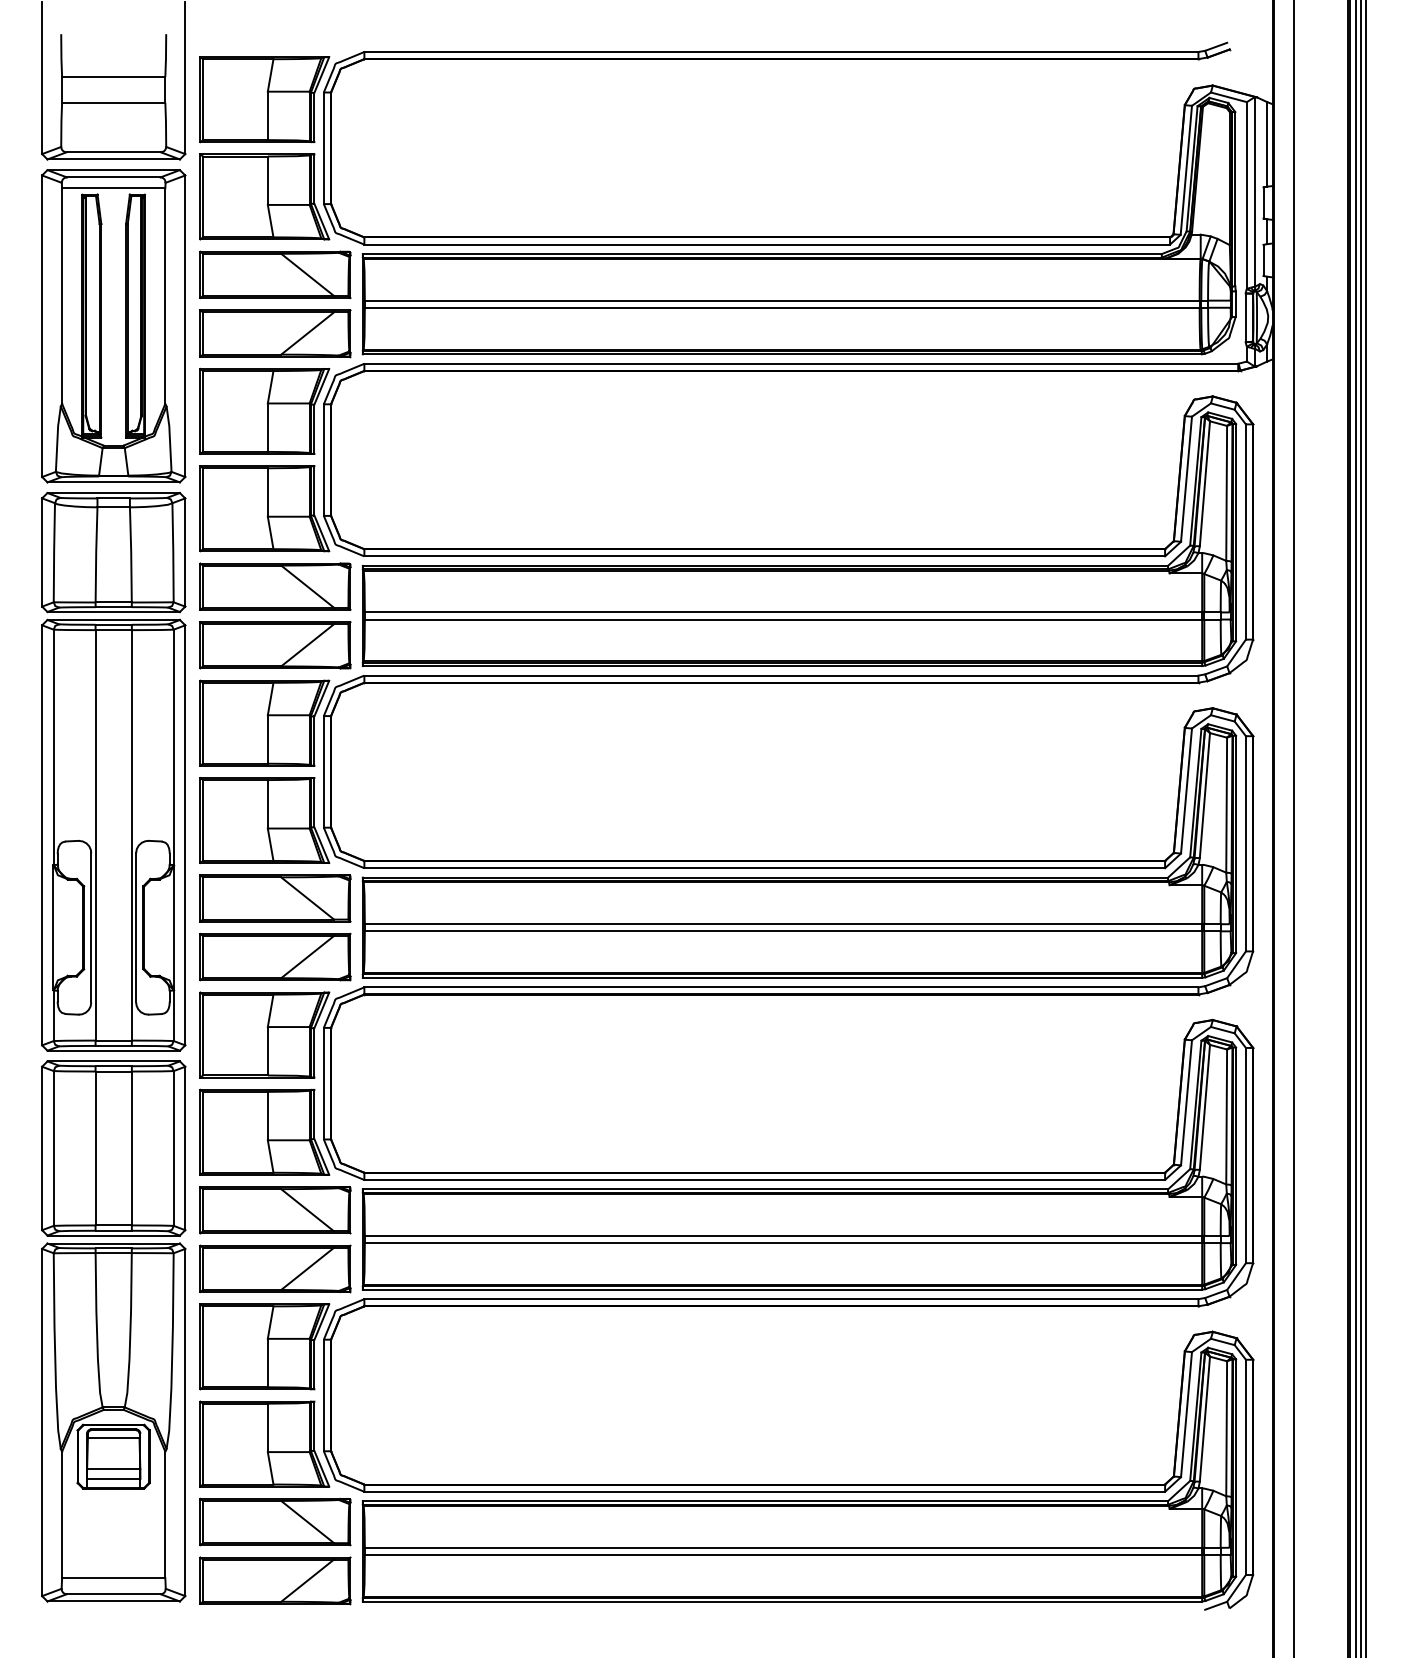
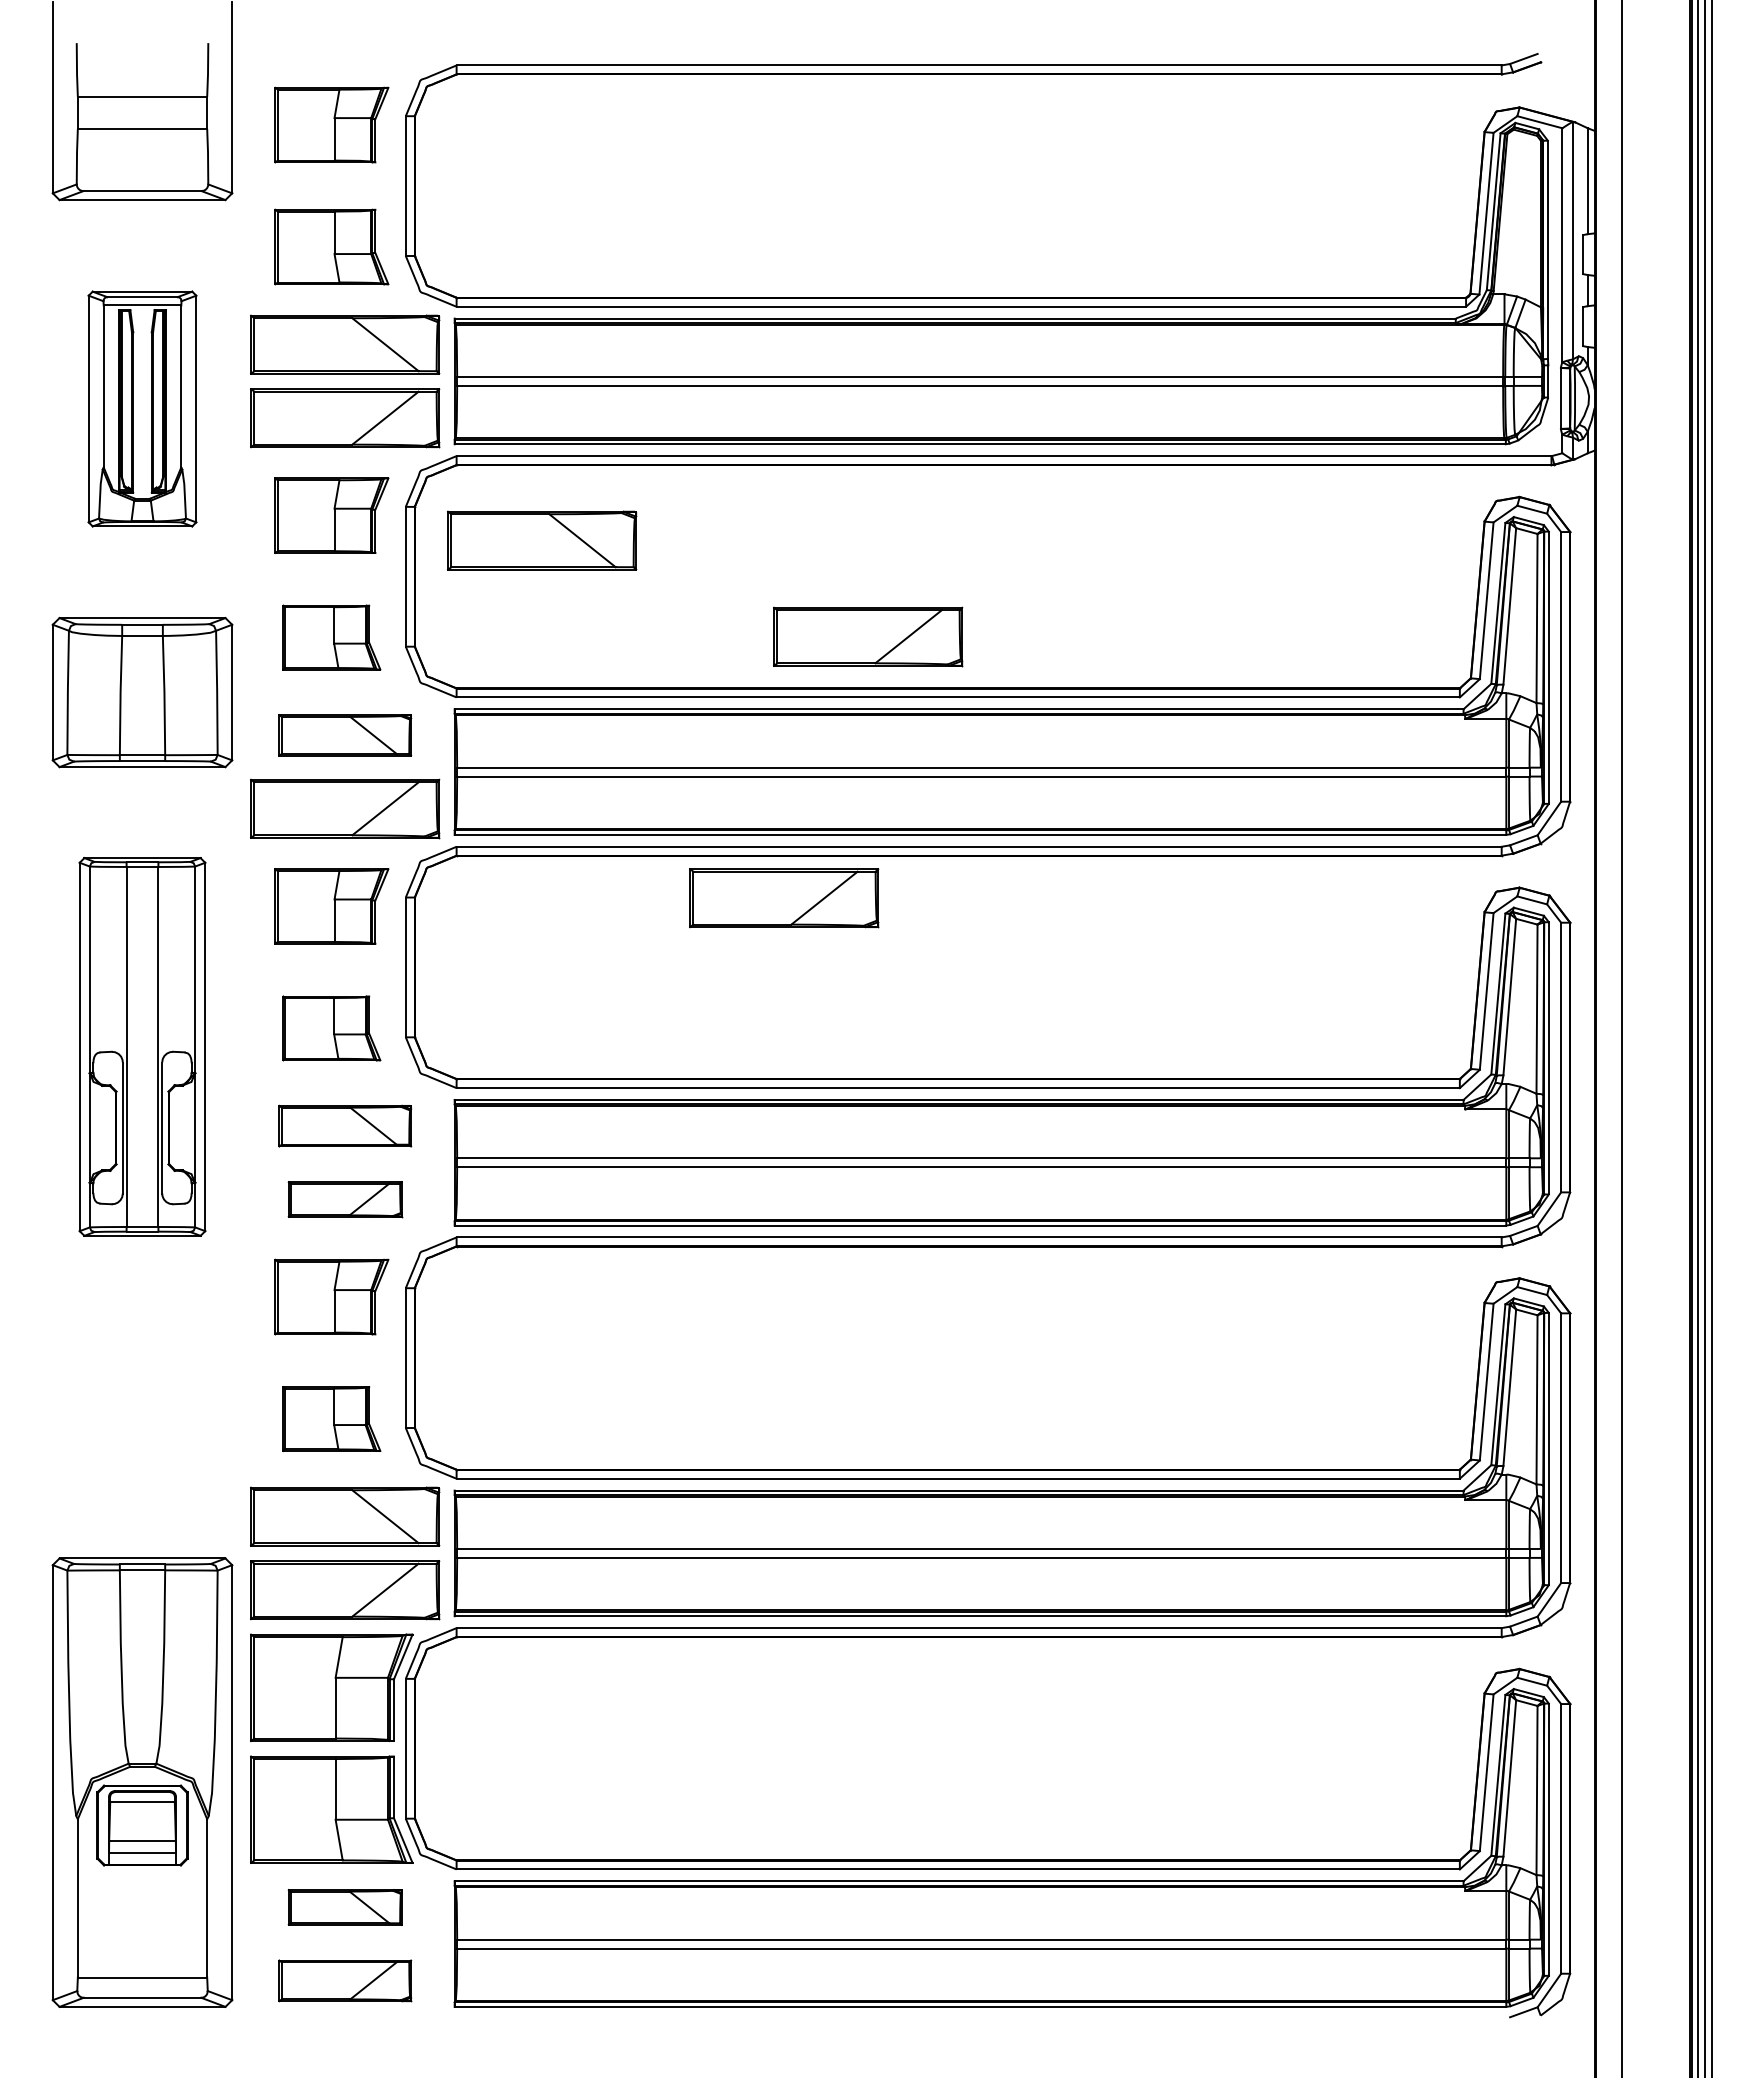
part: (264, 99) -> (331, 124), size x0.7
part: (264, 196) -> (331, 246), size x0.7
part: (113, 325) -> (142, 408), size x0.6
part: (264, 411) -> (331, 515), size x0.7
part: (432, 431) -> (542, 540), added
part: (693, 507) -> (868, 636), added
part: (264, 508) -> (331, 637), size x0.6
part: (275, 586) -> (345, 735), size x0.7
part: (626, 716) -> (784, 898), added
part: (264, 723) -> (331, 906), size x0.7
part: (264, 820) -> (331, 1028), size x0.6
part: (113, 834) -> (142, 1046), size x0.7
part: (275, 898) -> (345, 1126), size x0.7
part: (275, 957) -> (345, 1199), size x0.6
part: (264, 1034) -> (331, 1296), size x0.7
part: (264, 1131) -> (331, 1418), size x0.6
part: (113, 1148) -> (142, 1439), removed
part: (275, 1522) -> (345, 1907), size x0.6
part: (275, 1580) -> (345, 1980), size x0.7

